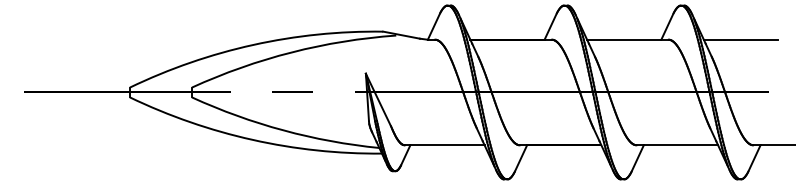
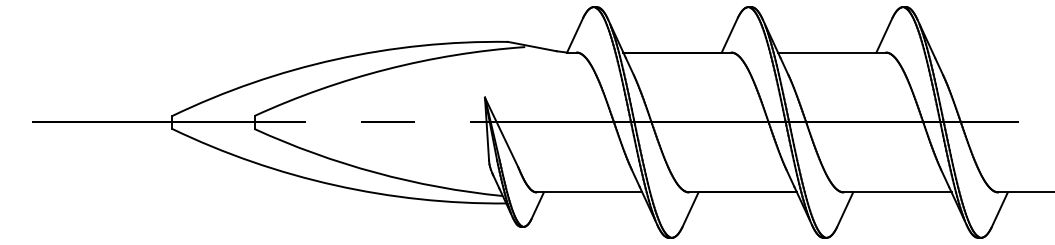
line: (740, 39) -> (981, 52), removed

